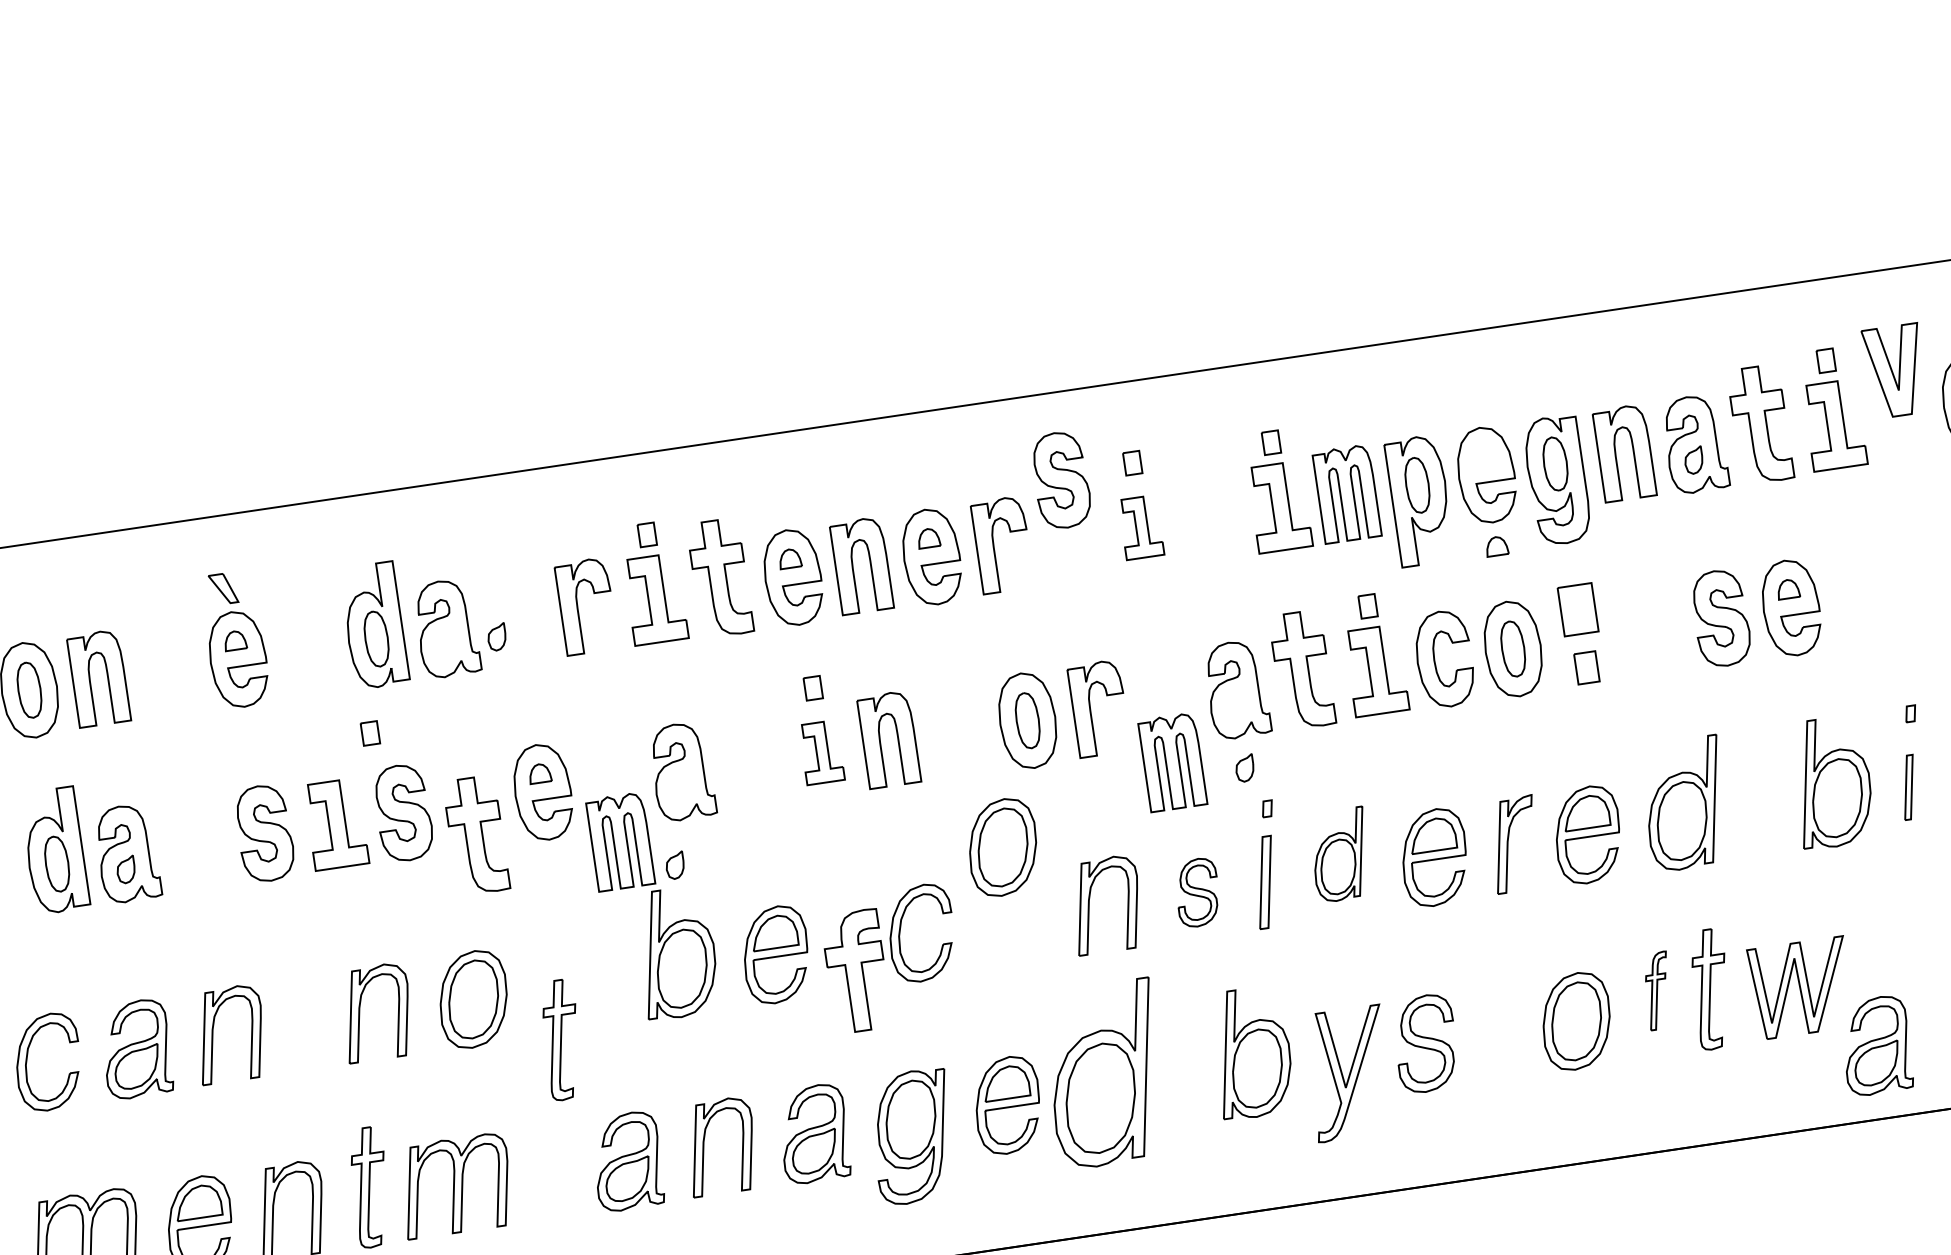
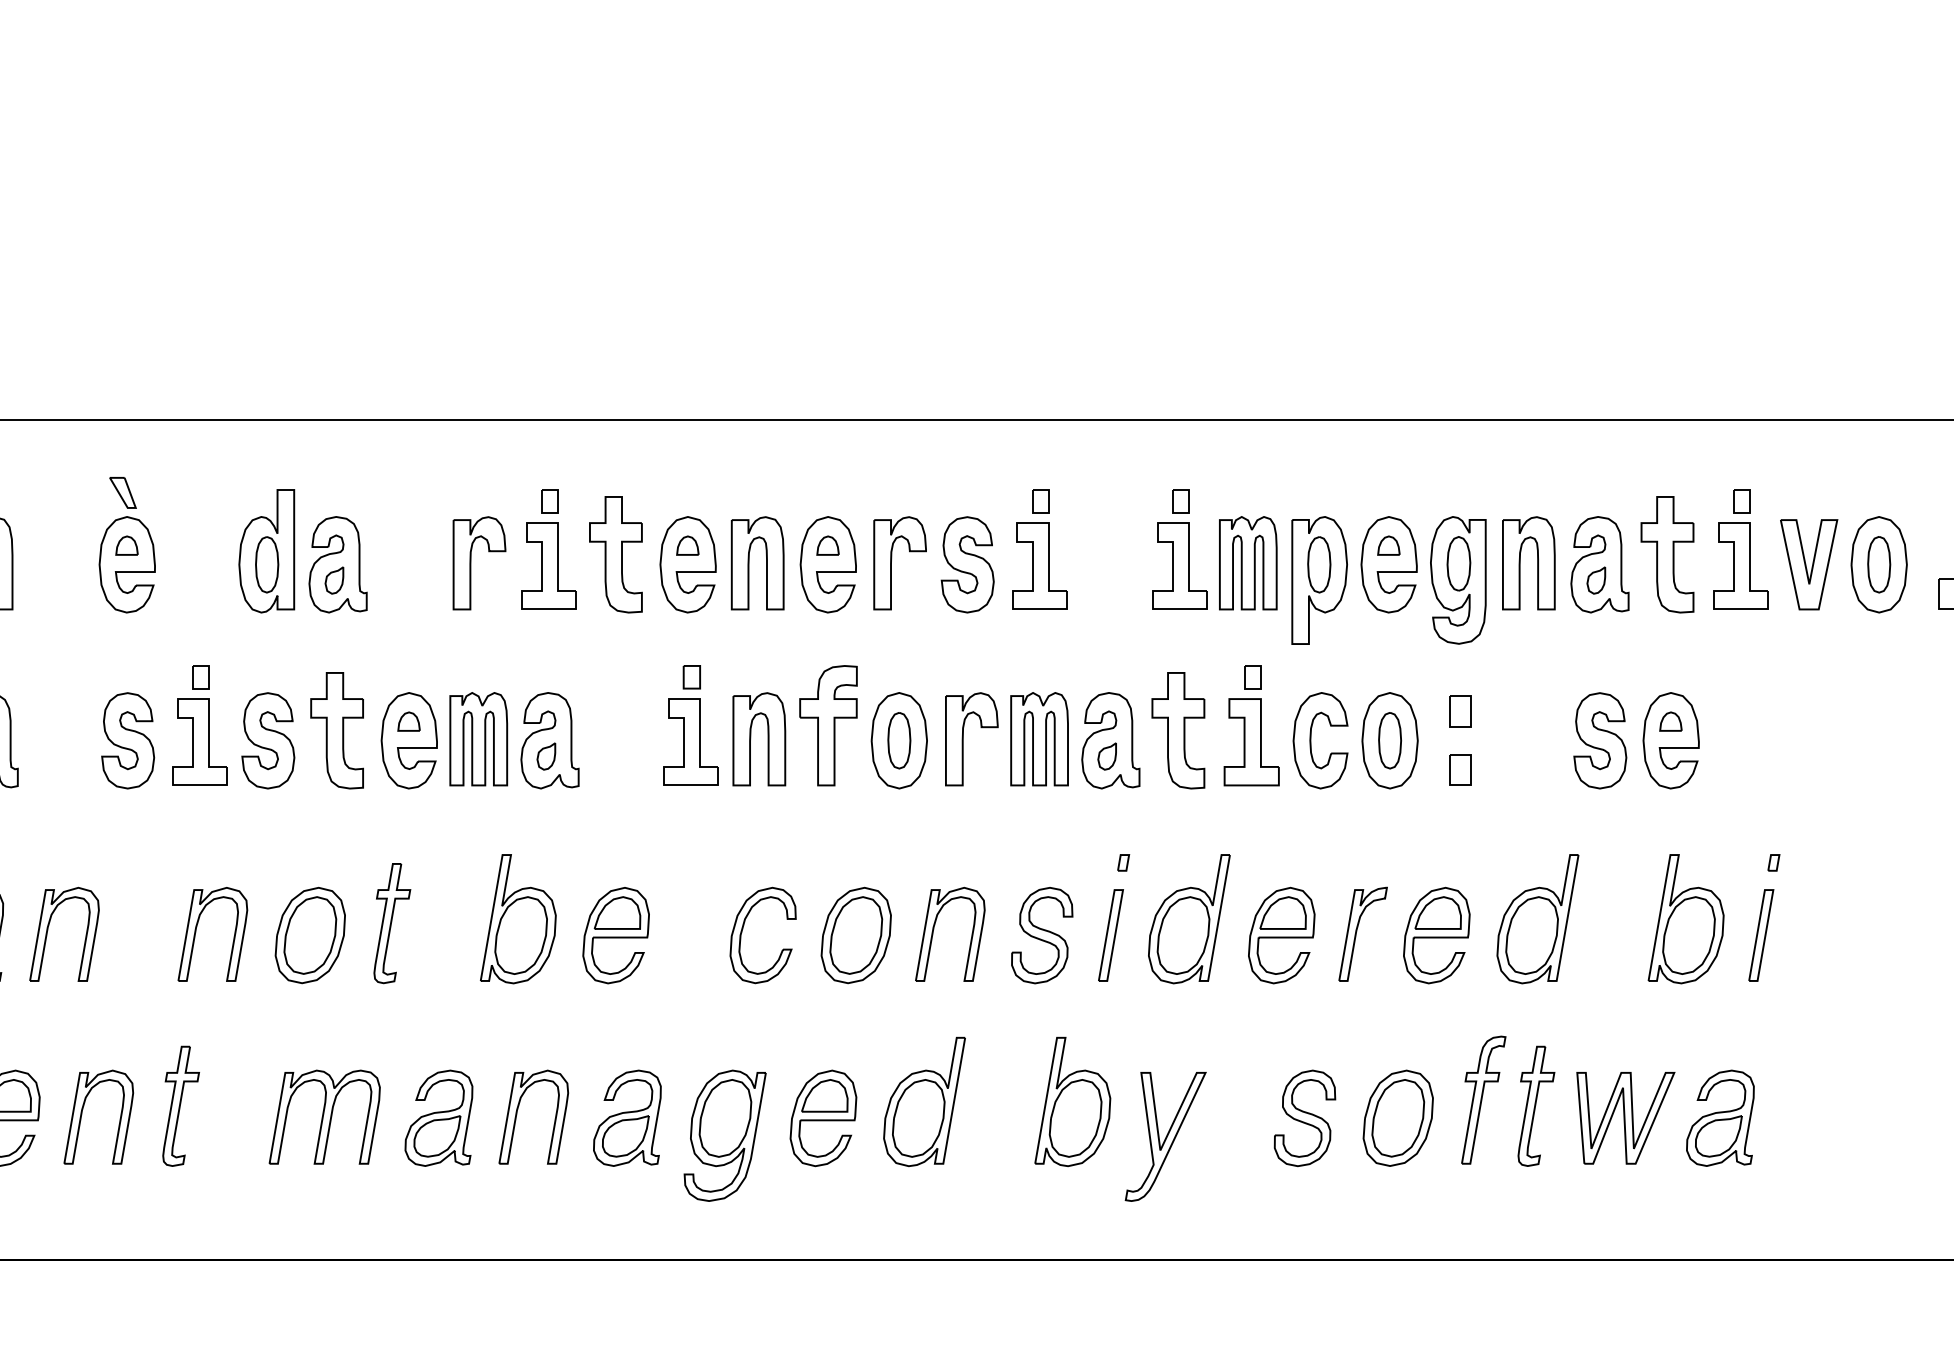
part: (1896, 370) -> (1809, 564), moved
part: (1061, 480) -> (967, 564), moved
part: (1140, 526) -> (1039, 565), size x1.43
part: (1496, 546) -> (1388, 545), moved
part: (1578, 609) -> (1460, 711), size x0.62
part: (497, 637) -> (334, 580), moved
part: (369, 733) -> (200, 677), moved
part: (821, 752) -> (690, 741), size x1.43
part: (1172, 762) -> (1039, 739), moved
part: (1244, 768) -> (1106, 756), moved
part: (1909, 787) -> (1761, 935), size x1.43
part: (475, 835) -> (336, 730), moved
part: (620, 842) -> (478, 739), moved
part: (1002, 847) -> (855, 935), moved
part: (1340, 855) -> (1189, 919), size x1.43
part: (675, 865) -> (546, 756), moved
part: (1197, 892) -> (1042, 935), size x1.43
part: (856, 971) -> (828, 725), moved
part: (1658, 990) -> (1483, 1099), size x1.67
part: (562, 1039) -> (392, 923), moved
part: (1425, 1043) -> (1304, 1118), moved
part: (1876, 1045) -> (1720, 1117), moved
part: (1105, 1073) -> (924, 1101), size x0.71
part: (455, 1185) -> (324, 1116), moved

